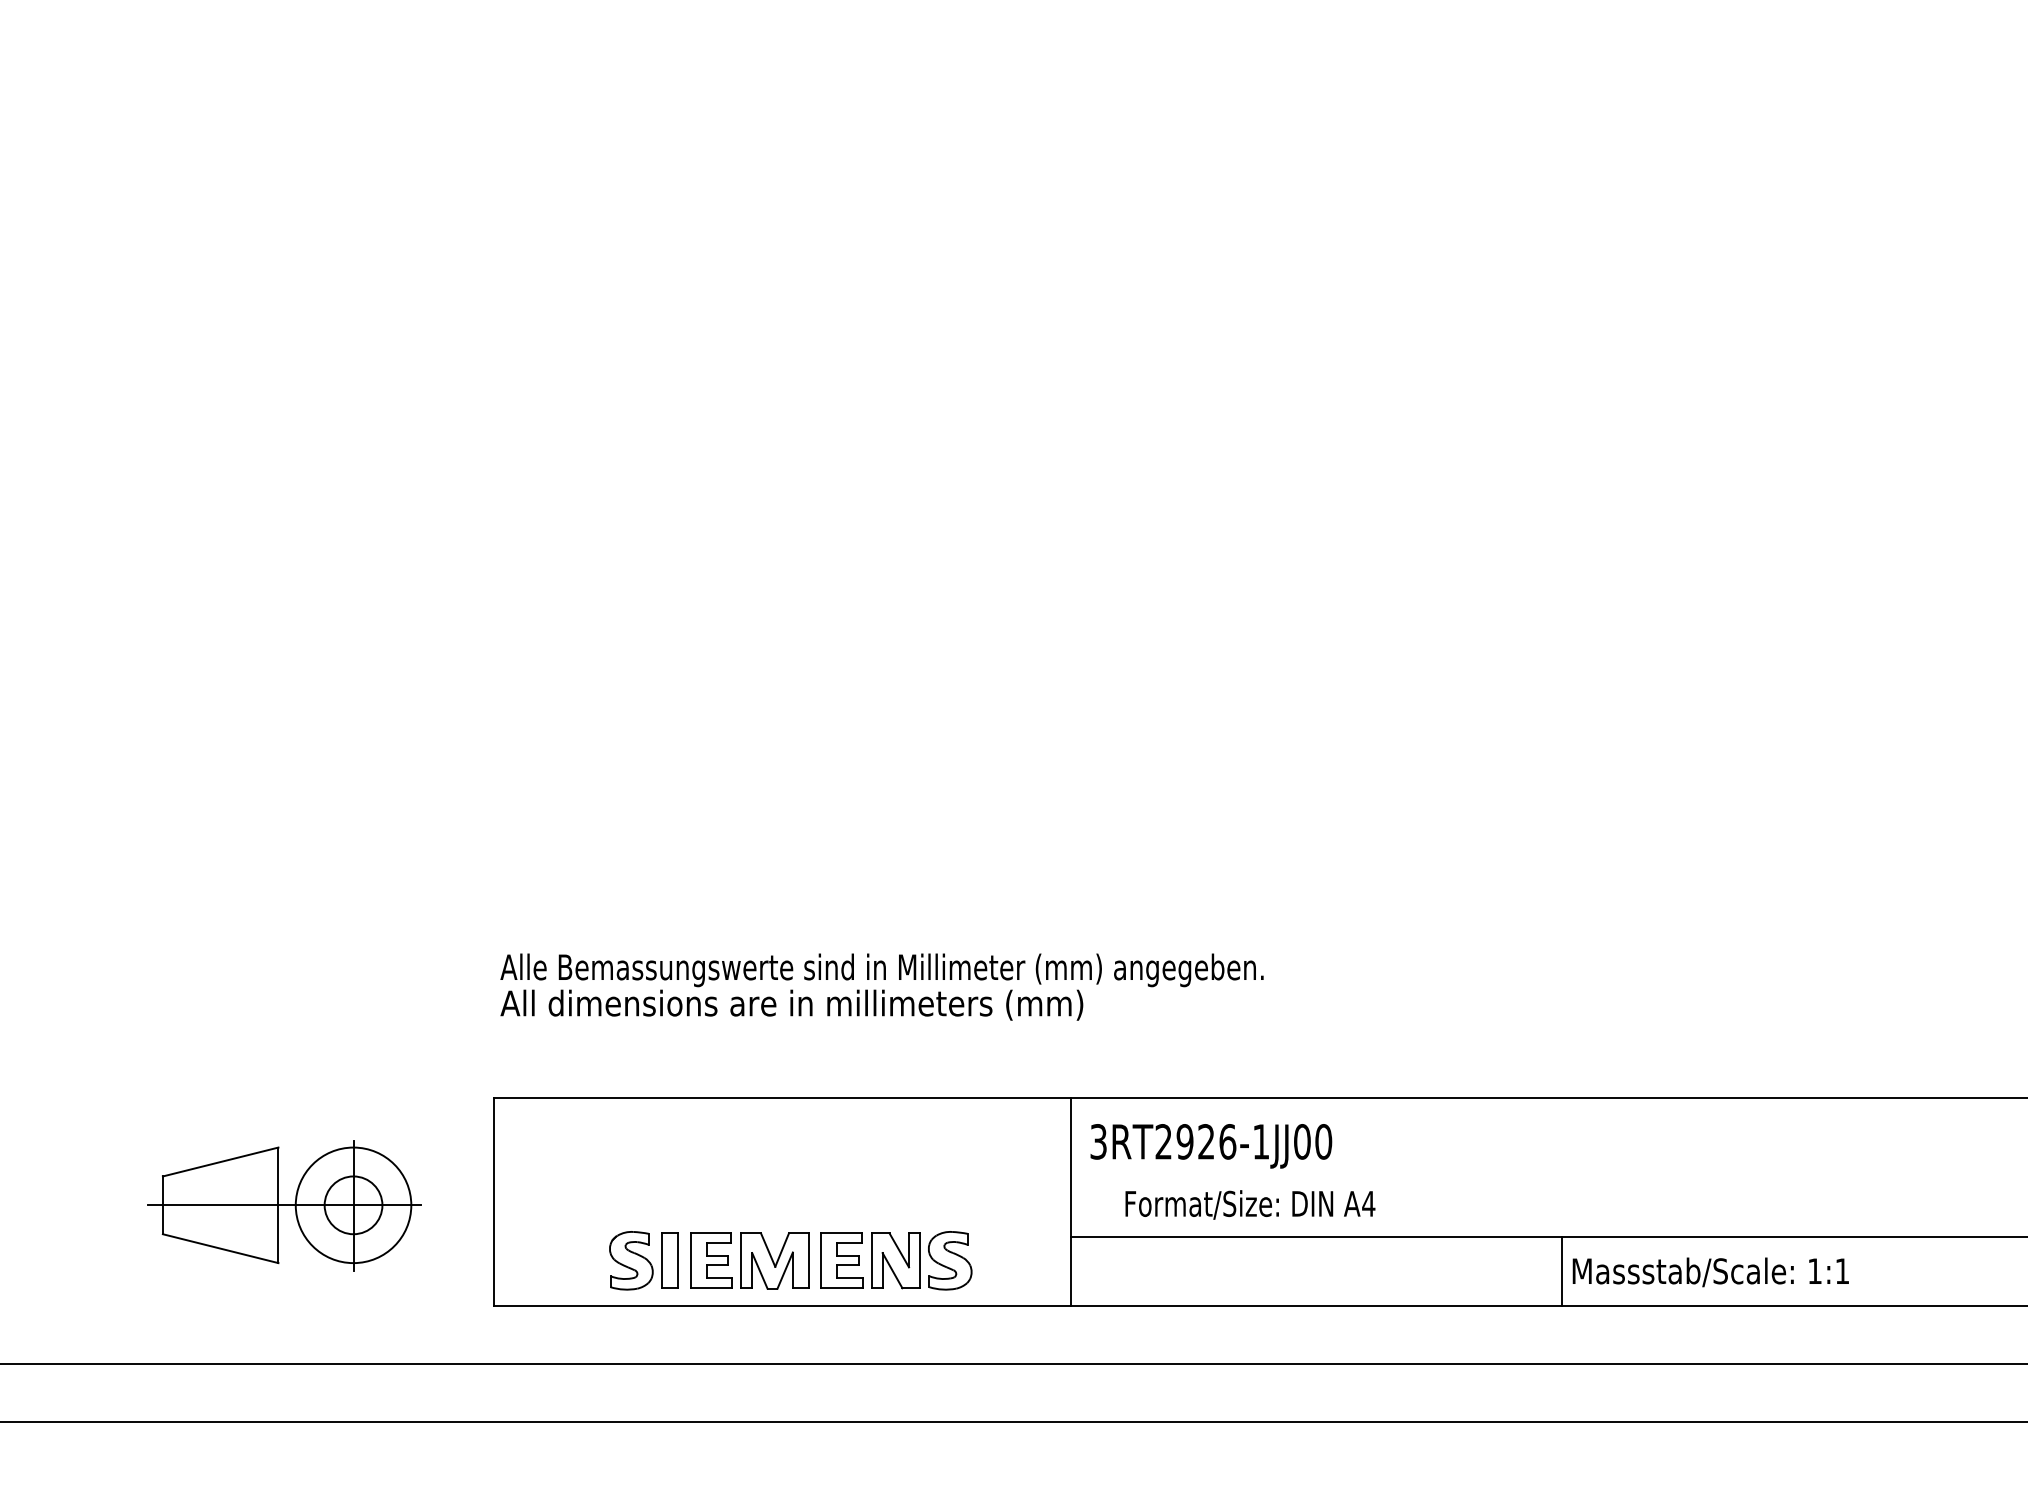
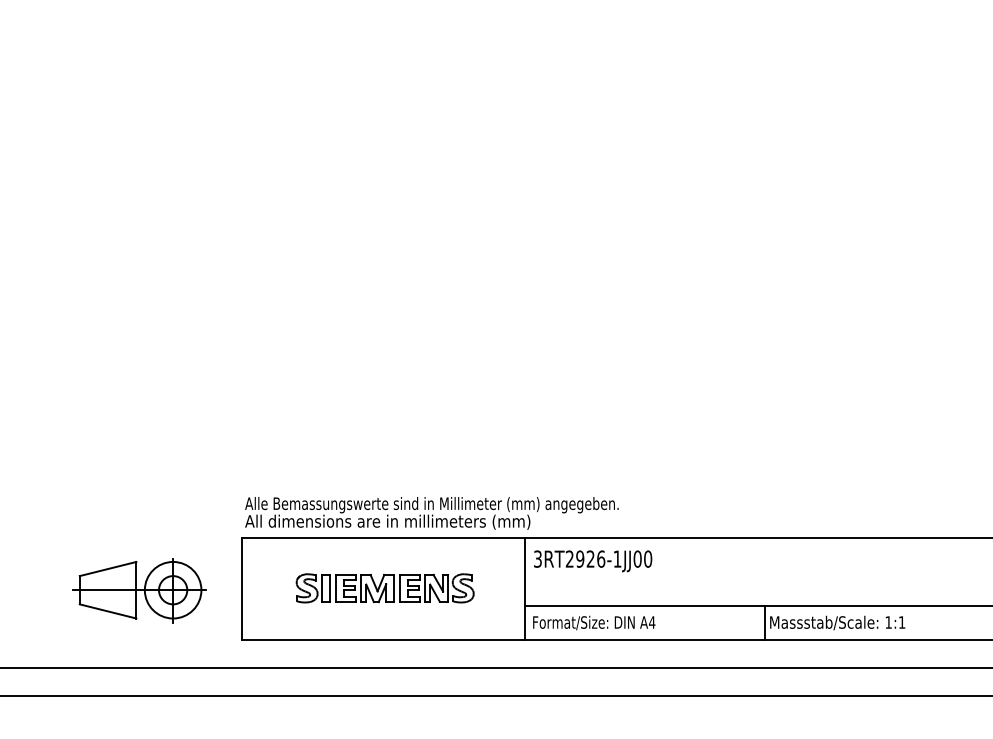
text: (881, 987) -> (431, 513), moved
text: (1250, 1203) -> (594, 622), moved
part: (789, 1261) -> (384, 588), moved

